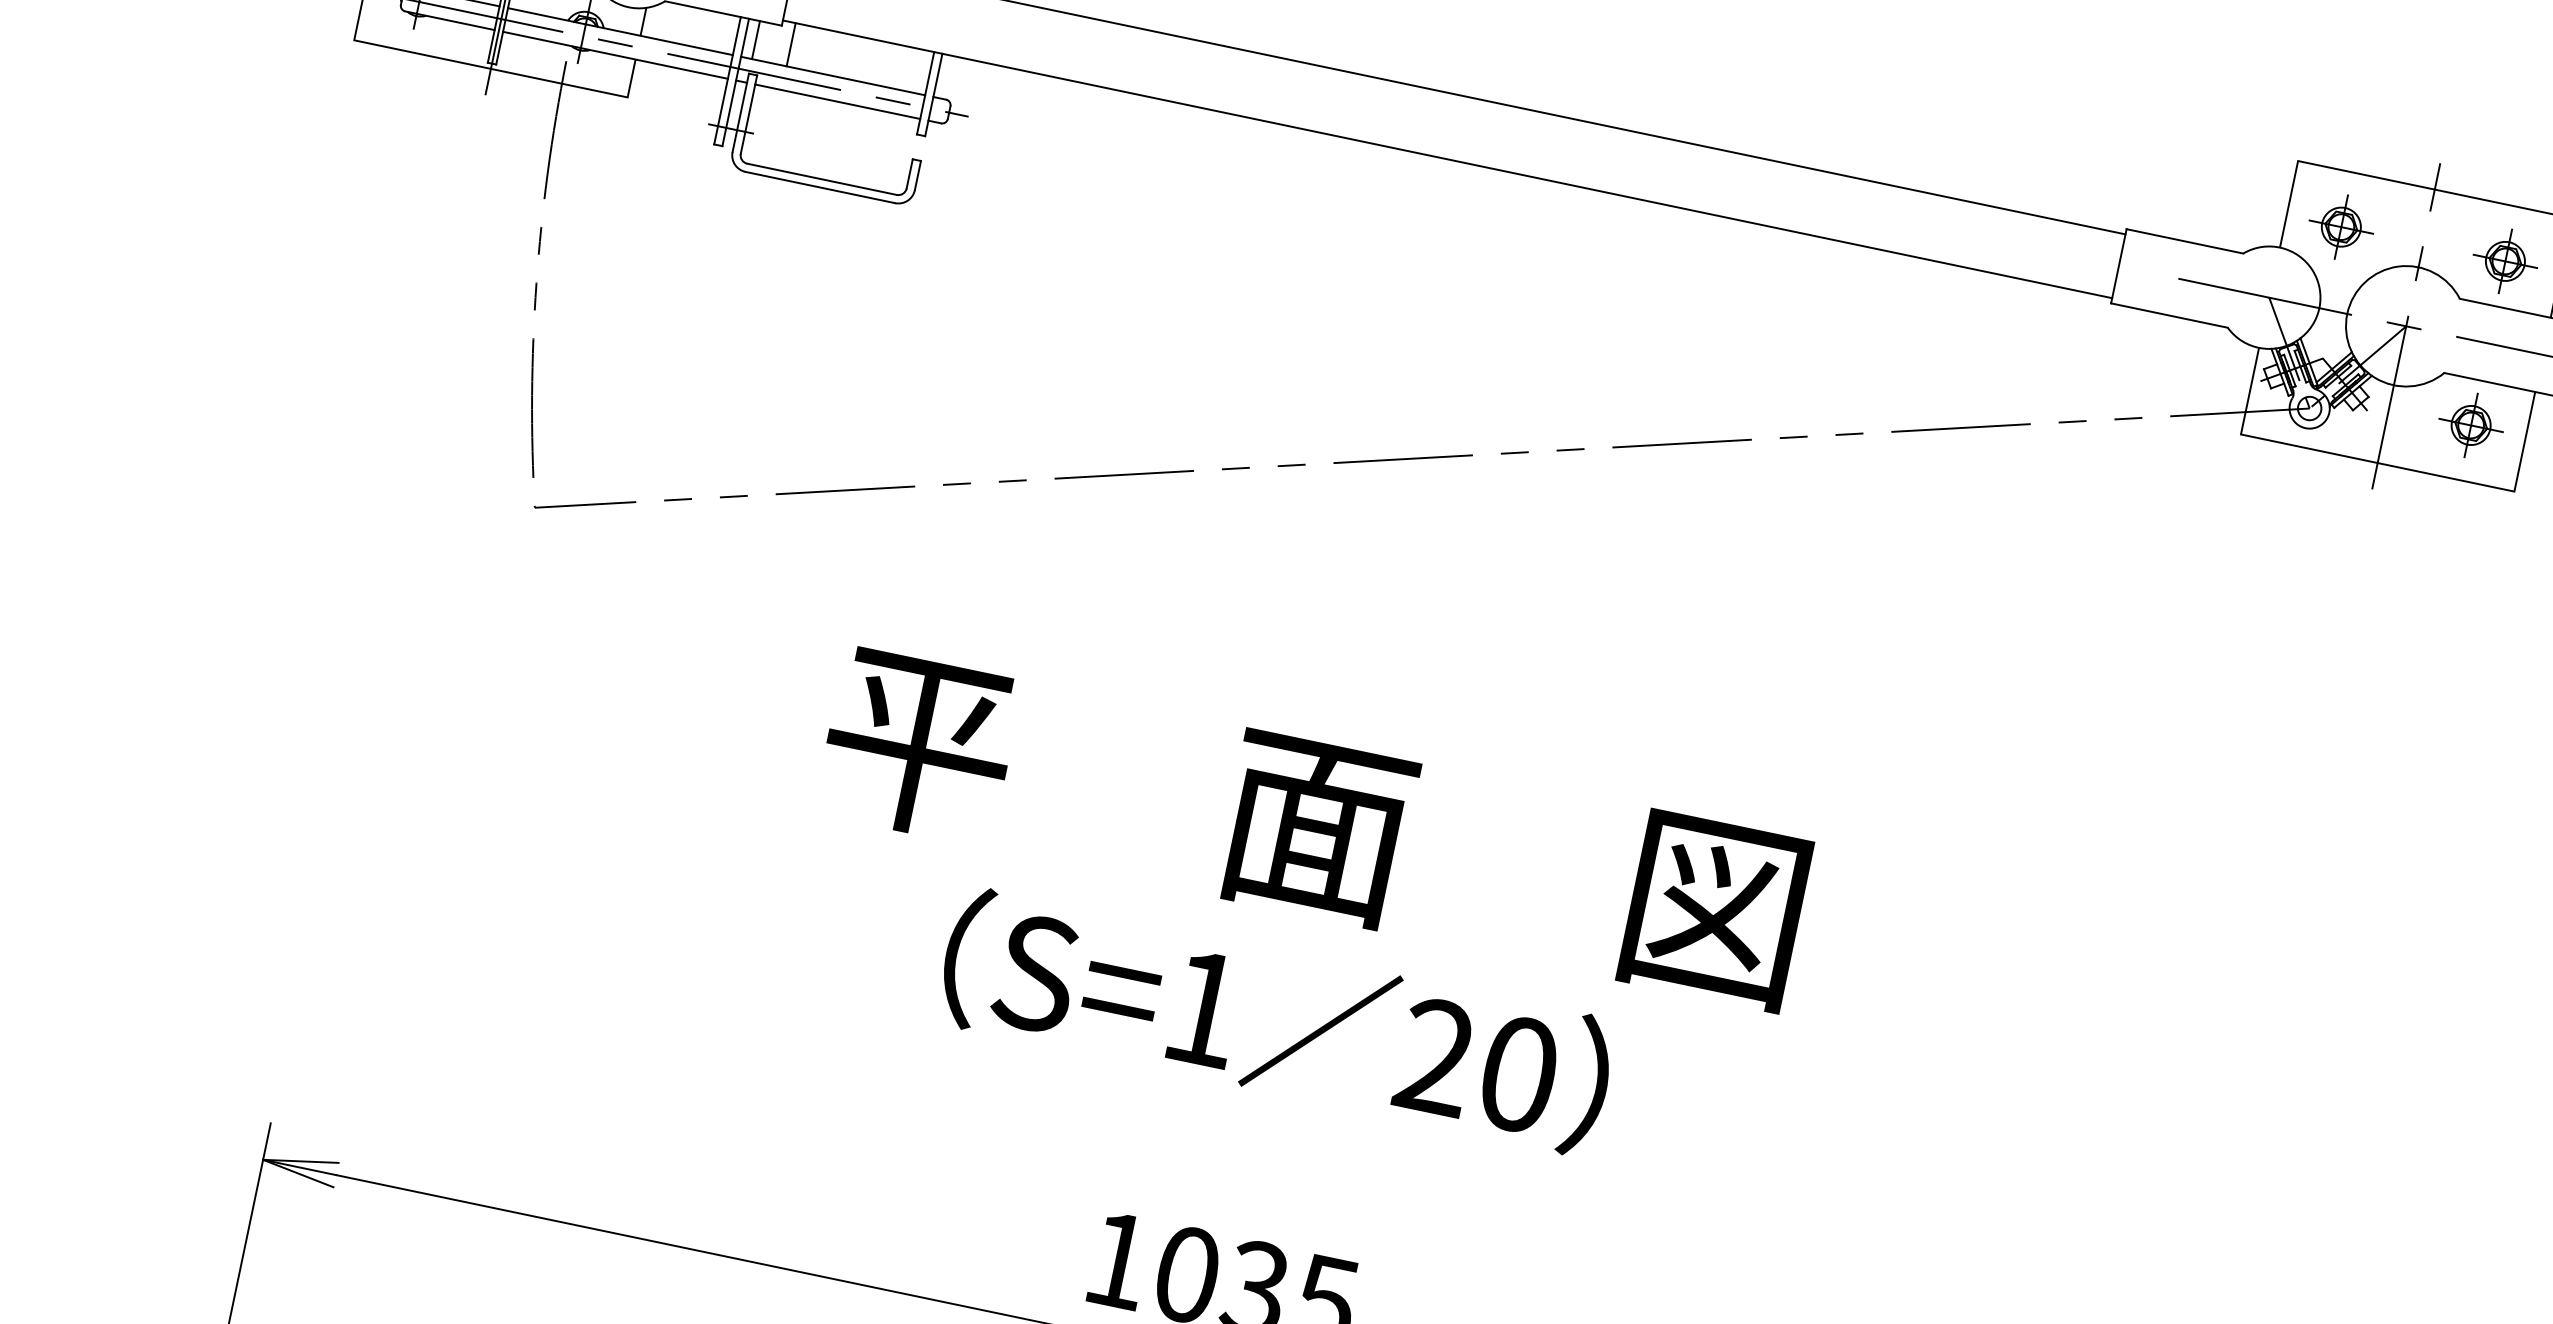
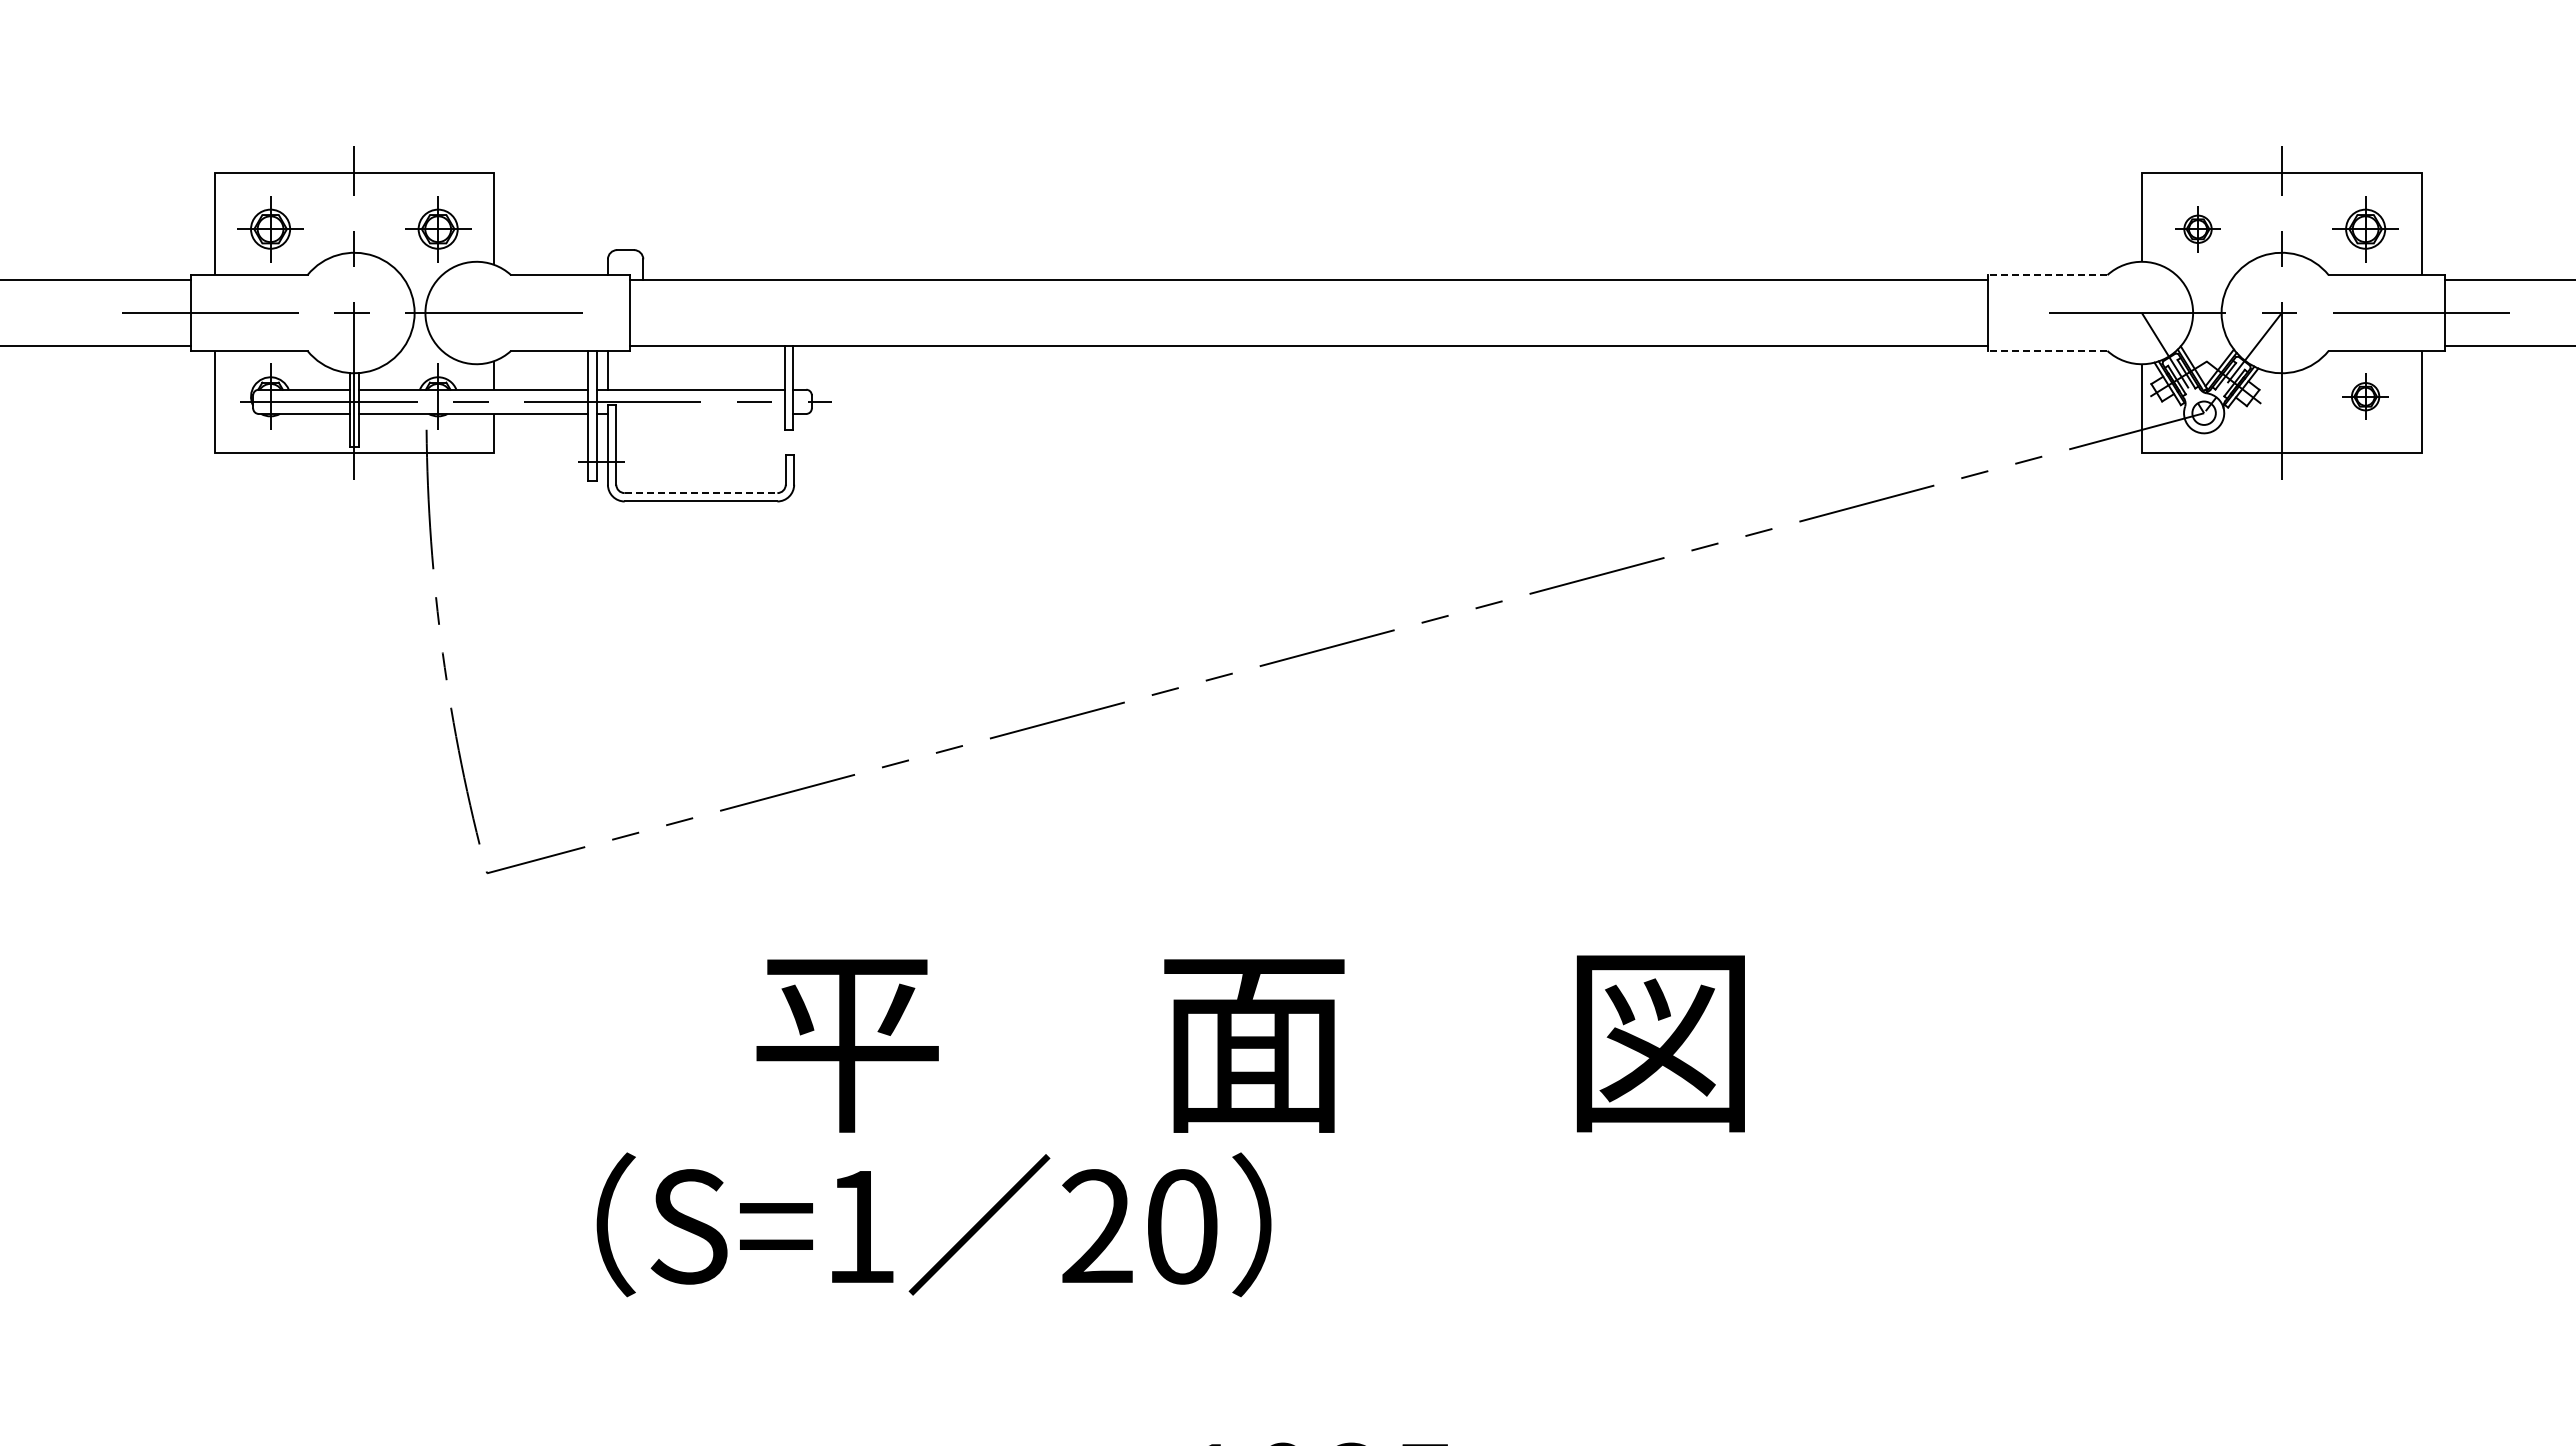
line: (791, 44) -> (643, 367), removed
line: (837, 101) -> (700, 413), removed
line: (822, 179) -> (701, 493), solid -> dashed
part: (2340, 227) -> (2197, 229), size x0.7
line: (2184, 241) -> (2047, 275), solid -> dashed
line: (2169, 315) -> (2047, 350), solid -> dashed
part: (2471, 425) -> (2365, 396), size x0.7
text: (1313, 826) -> (1250, 1043), moved
text: (1275, 1021) -> (933, 1224), moved

